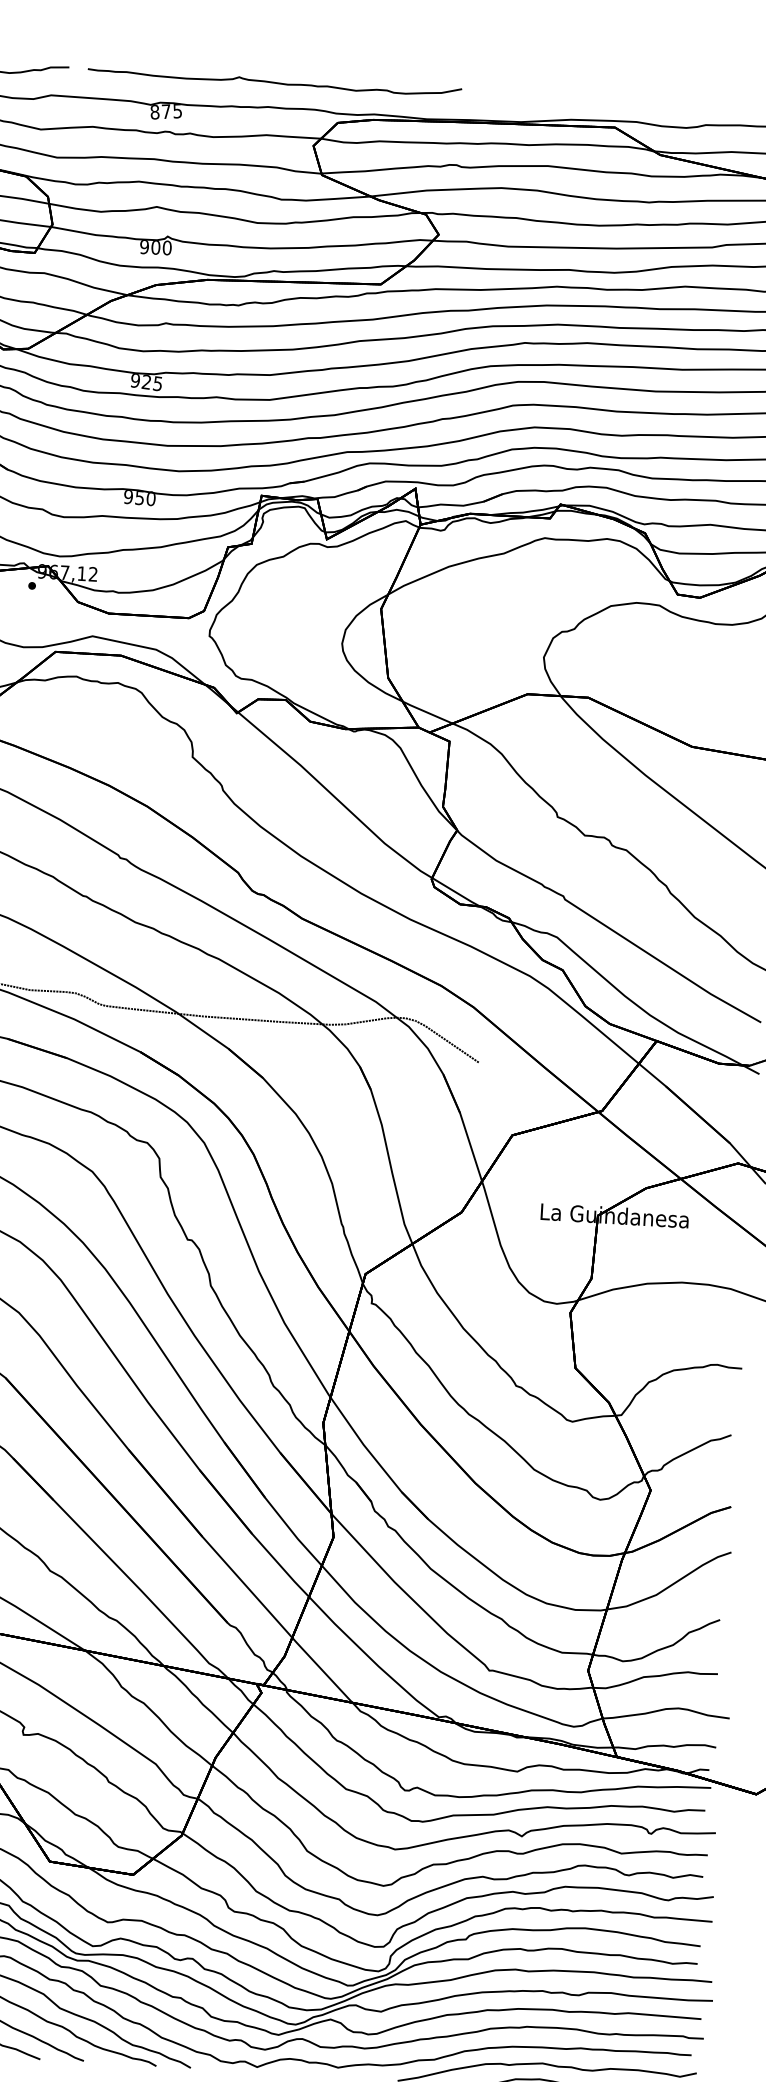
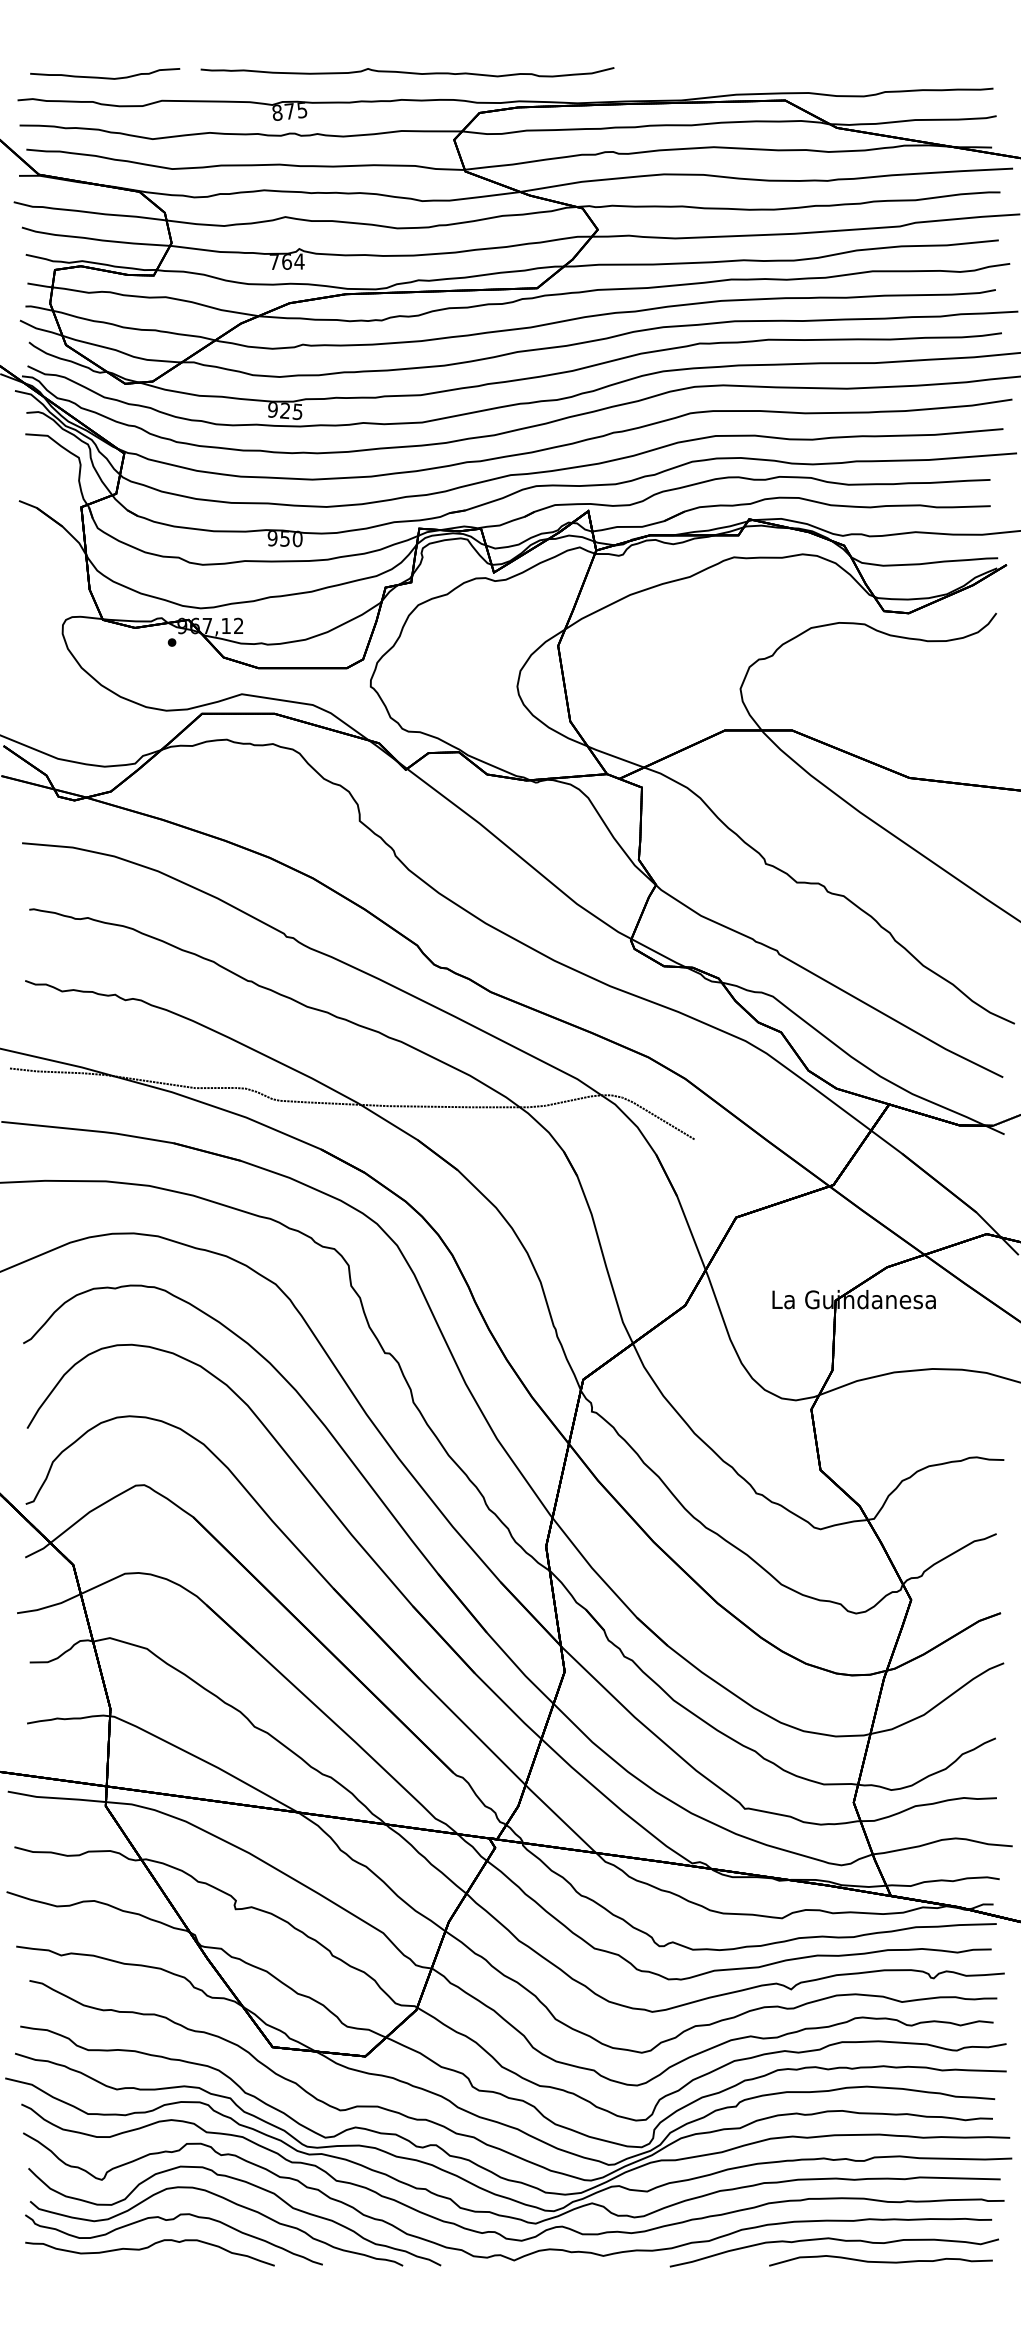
text: (155, 247) -> (286, 261), 900 -> 764

